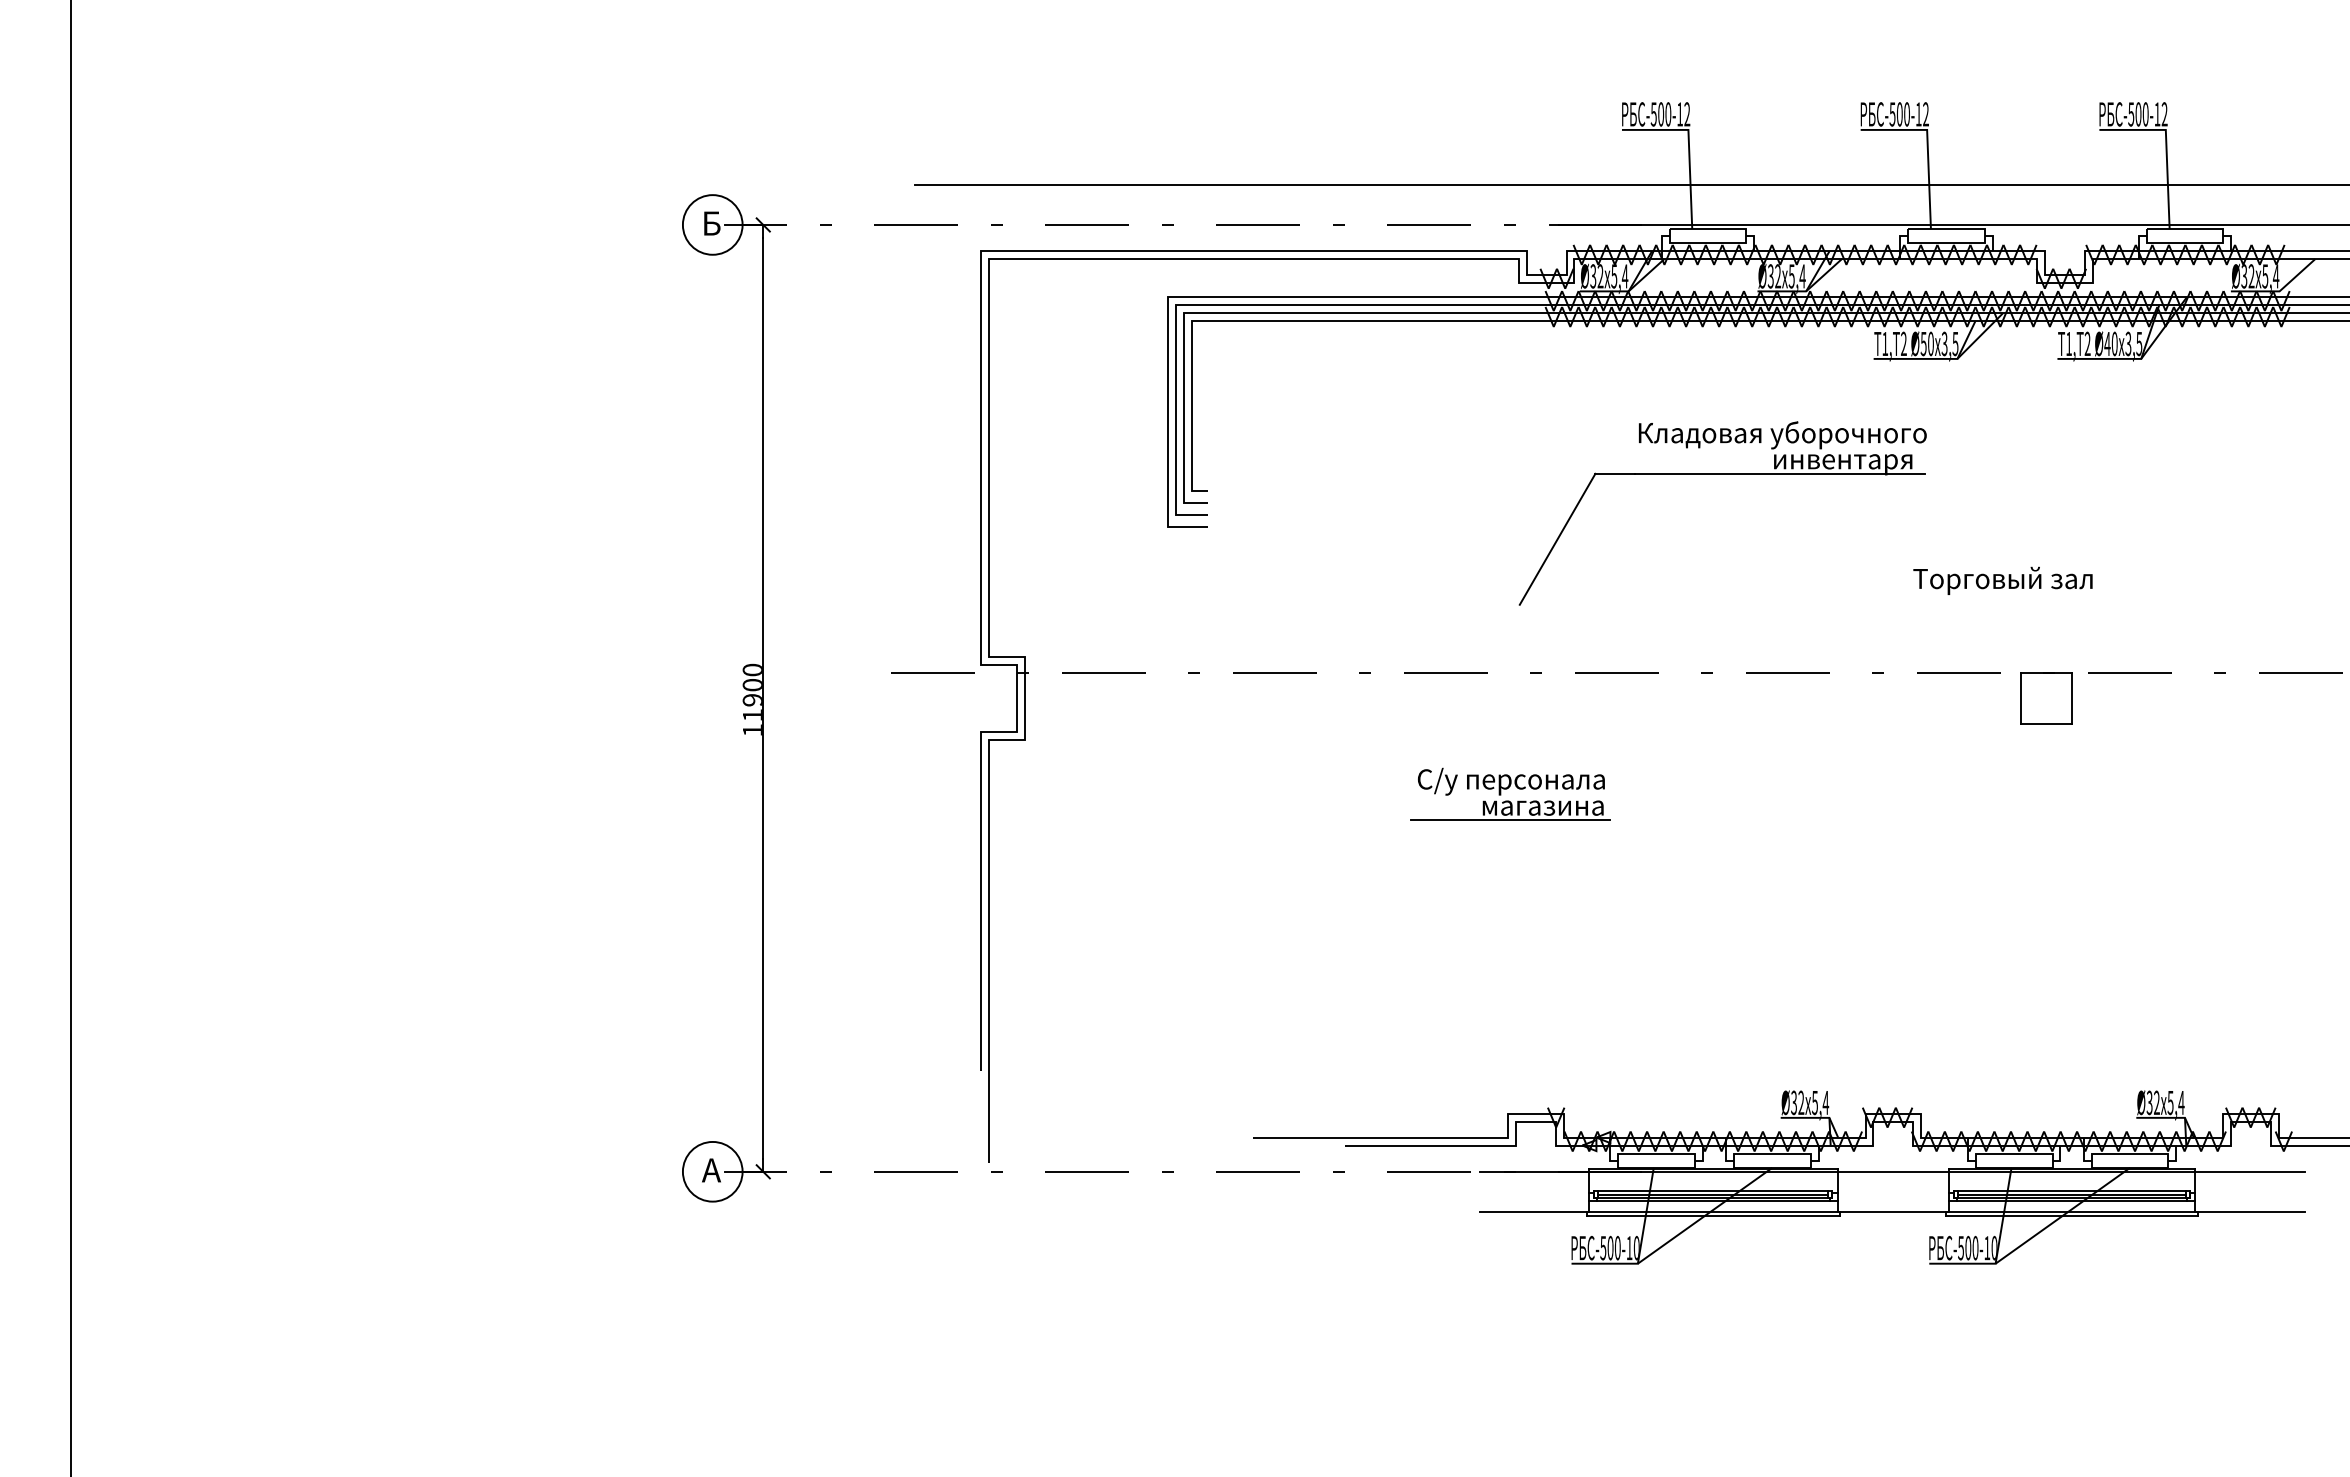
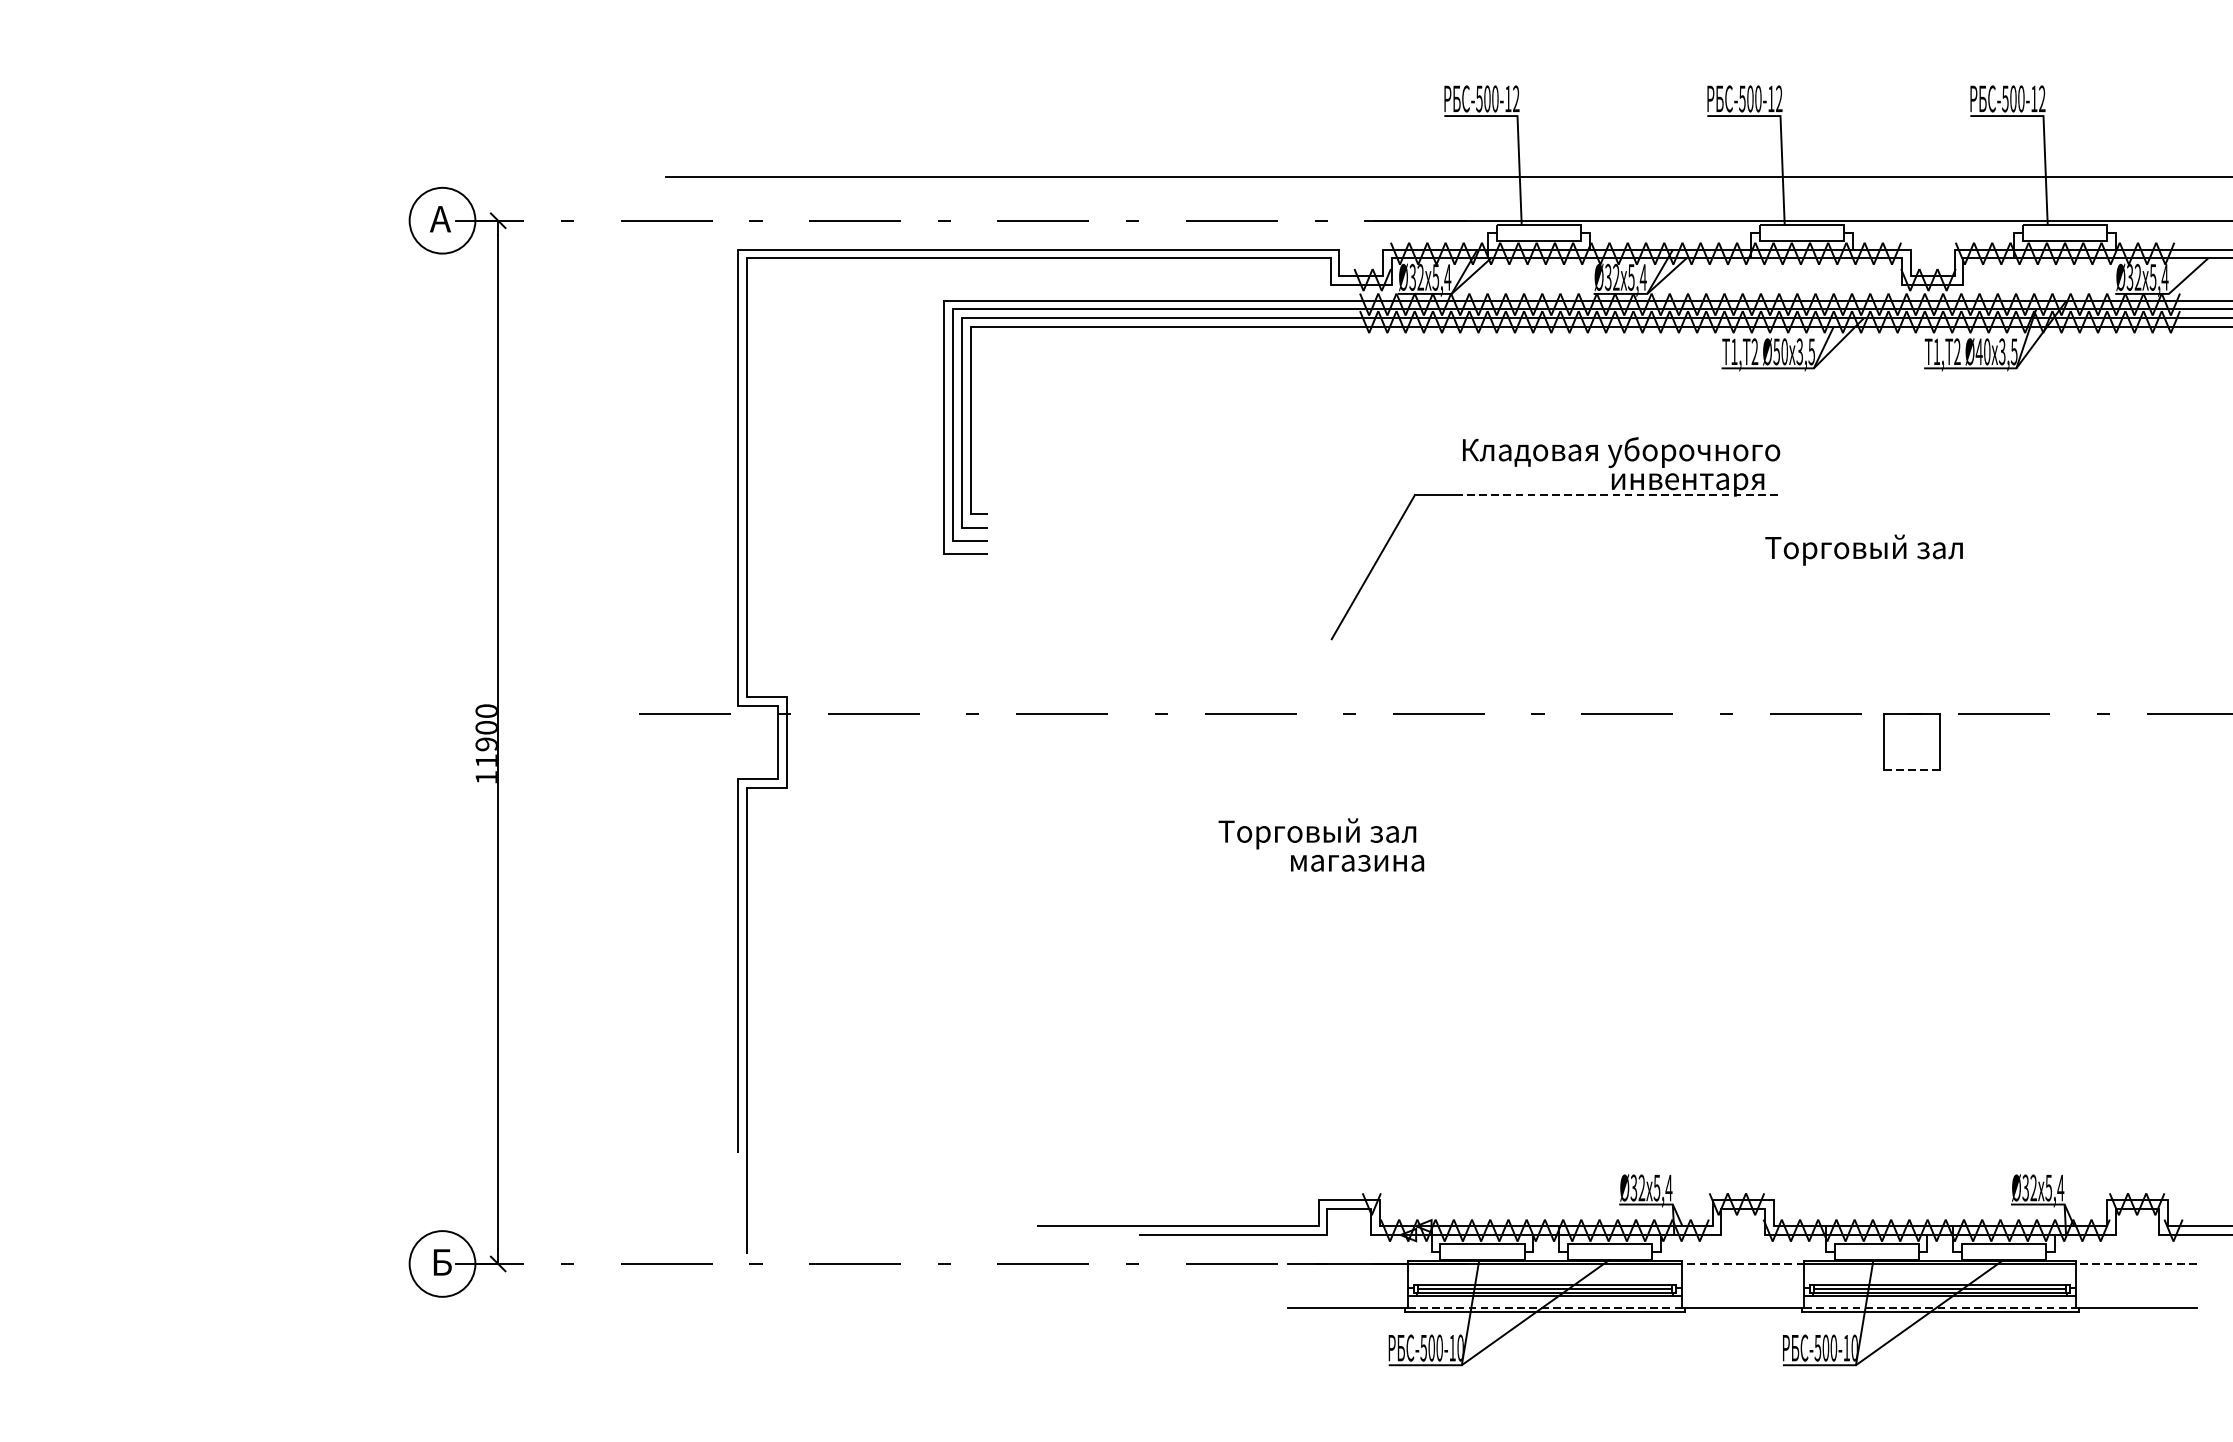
text: (710, 223) -> (440, 219), Б -> А
line: (1779, 473) -> (1617, 494), solid -> dashed
text: (2002, 580) -> (1863, 549), moved
line: (2046, 723) -> (1912, 770), solid -> dashed
text: (1510, 781) -> (1321, 833), С/у персонала -> Торговый зал
line: (1510, 820) -> (1321, 876), removed
text: (711, 1170) -> (441, 1262), А -> Б
line: (1893, 1171) -> (1743, 1263), solid -> dashed
line: (2250, 1171) -> (2136, 1263), solid -> dashed
line: (1713, 1211) -> (1545, 1307), solid -> dashed
line: (2072, 1211) -> (1940, 1307), solid -> dashed

